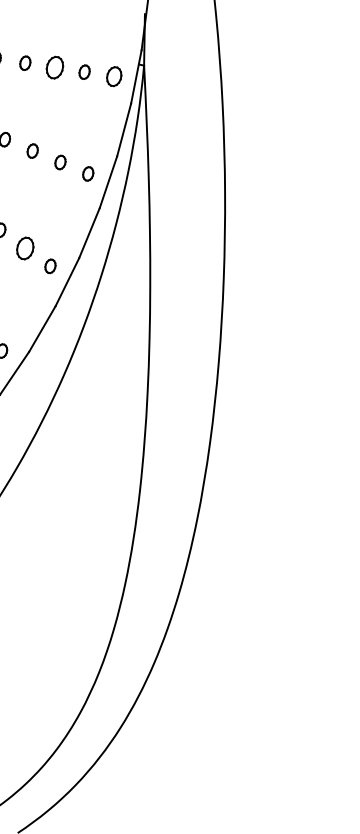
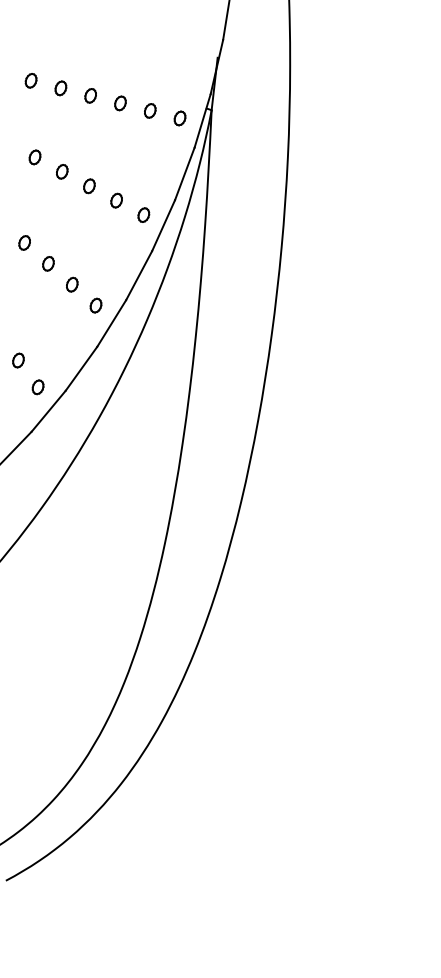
part: (54, 67) -> (120, 103), size x0.62
part: (113, 76) -> (179, 118), size x0.71
part: (25, 248) -> (72, 284), size x0.62

